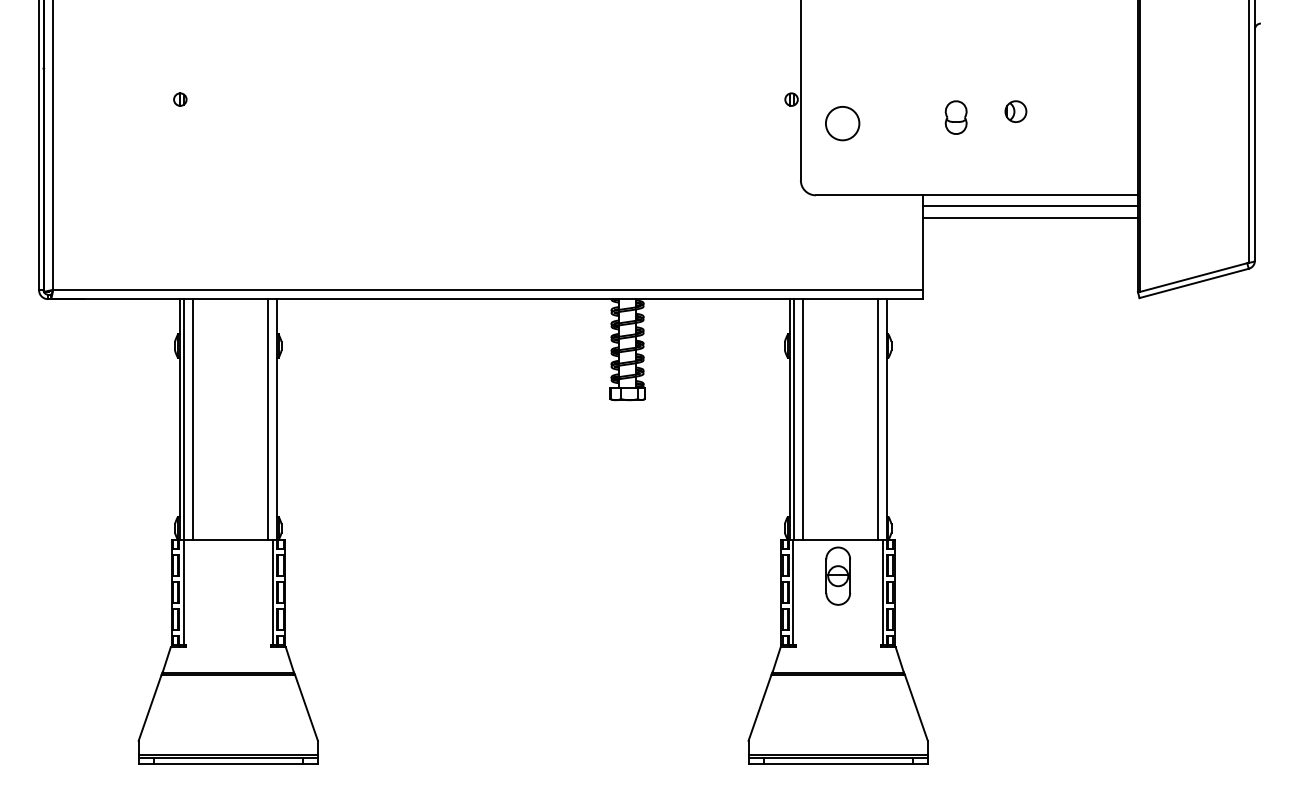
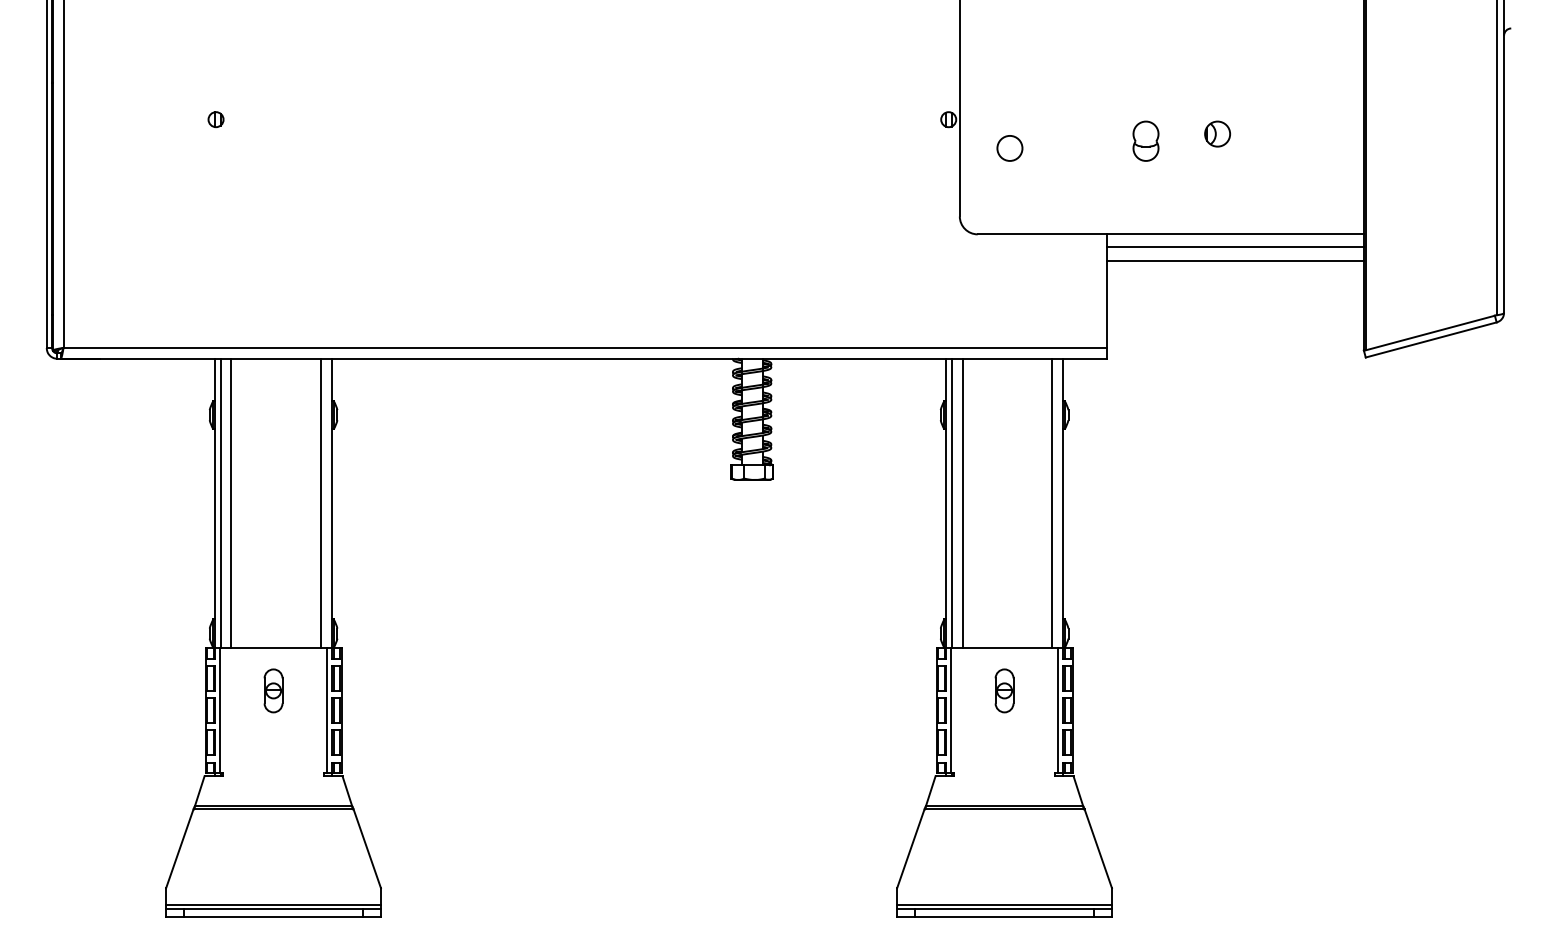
circle: (842, 123) -> (1009, 148), size x0.62
part: (228, 575) -> (273, 690), added
part: (838, 575) -> (1004, 690), size x0.62

